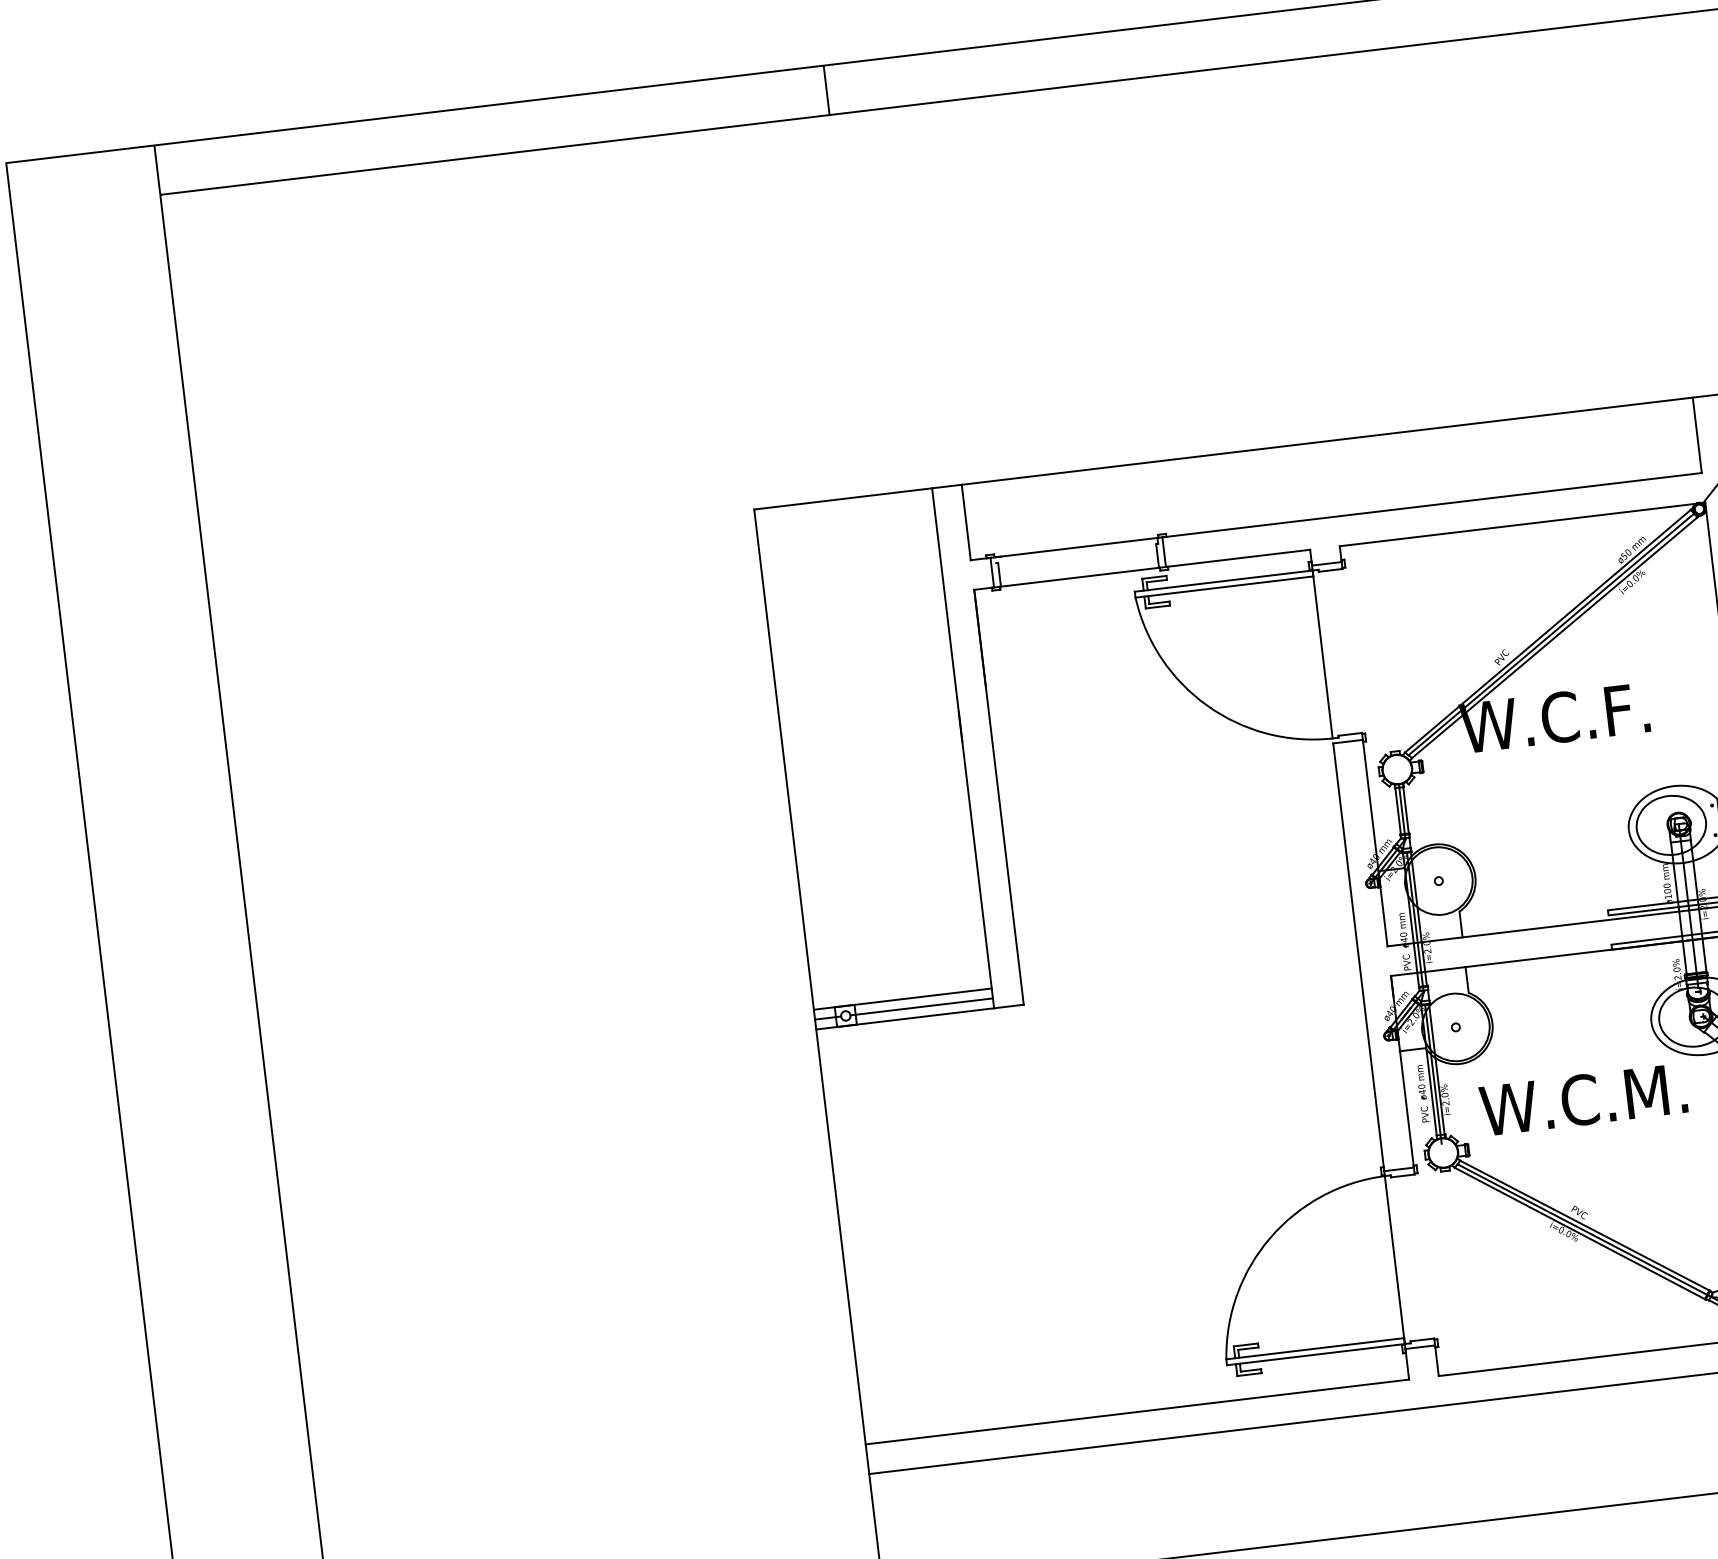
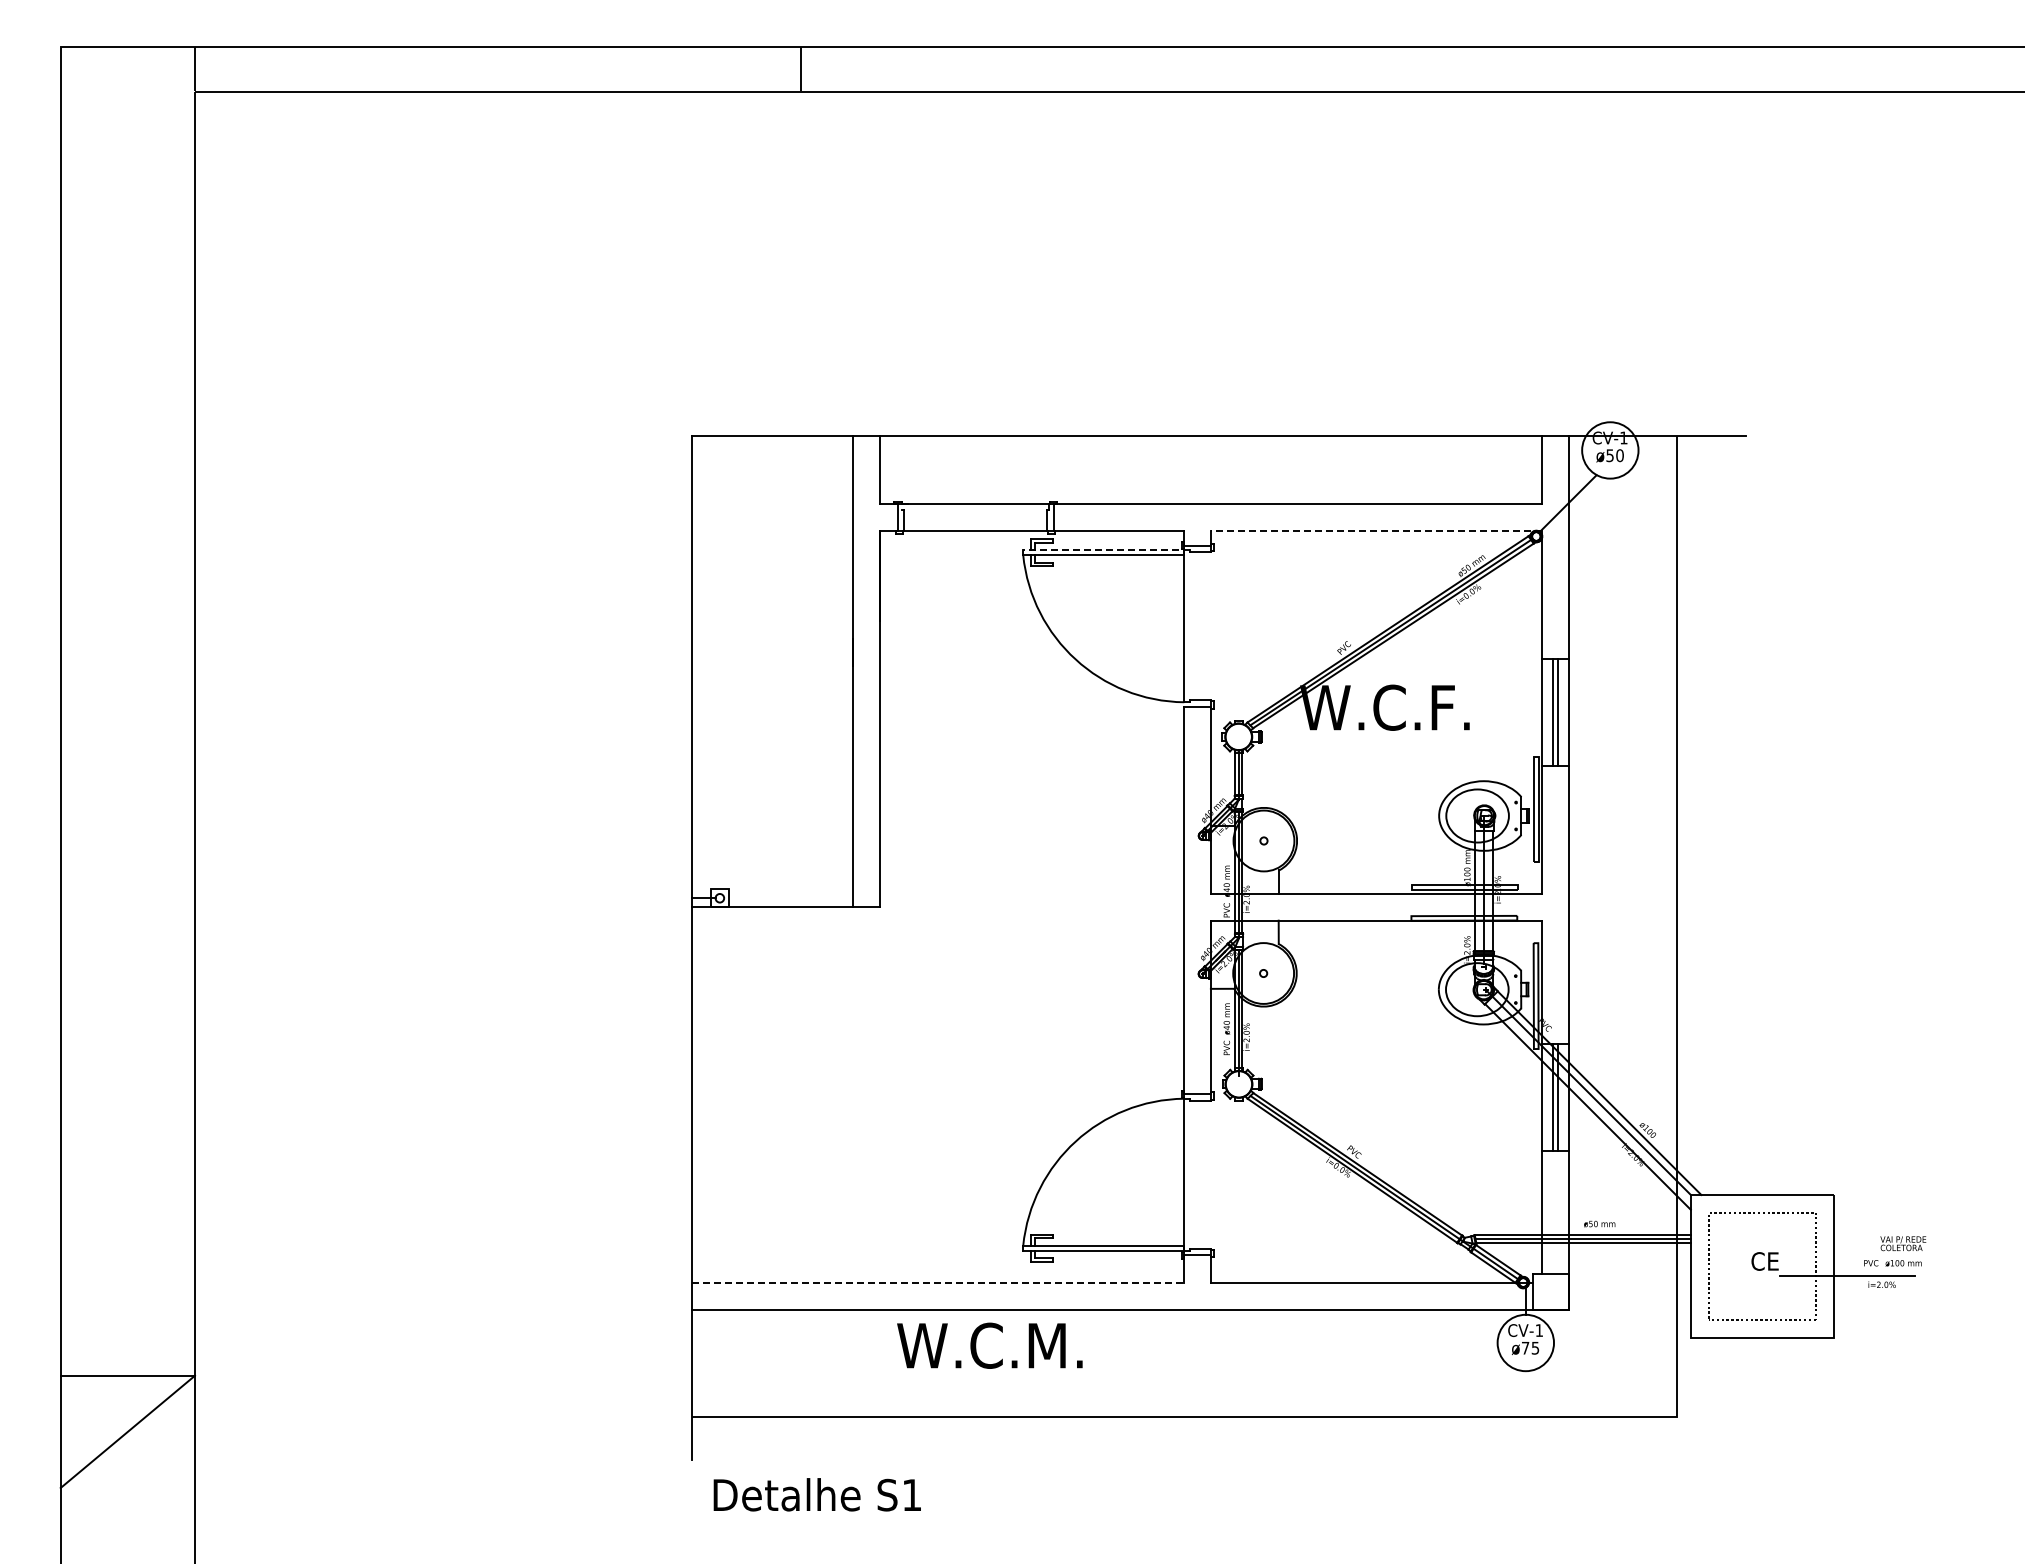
line: (1522, 524) -> (1376, 531), solid -> dashed
line: (1225, 581) -> (1105, 550), solid -> dashed
line: (902, 999) -> (772, 889), removed
line: (921, 1007) -> (788, 898), removed
text: (1583, 1099) -> (989, 1345), moved
line: (1137, 1412) -> (938, 1283), solid -> dashed

